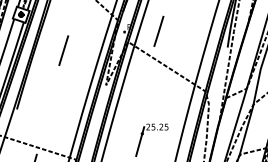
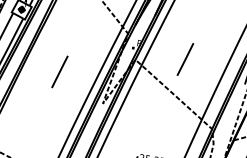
line: (158, 30) -> (185, 58), moved
line: (63, 50) -> (59, 71), moved

